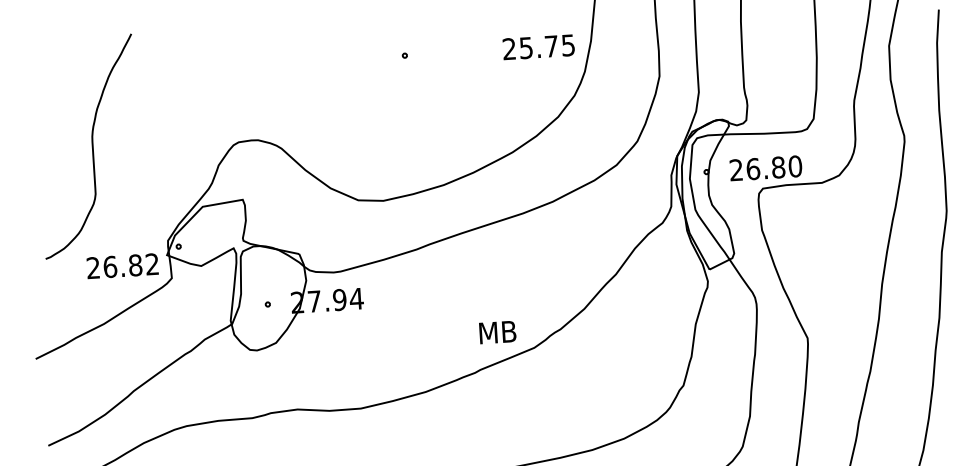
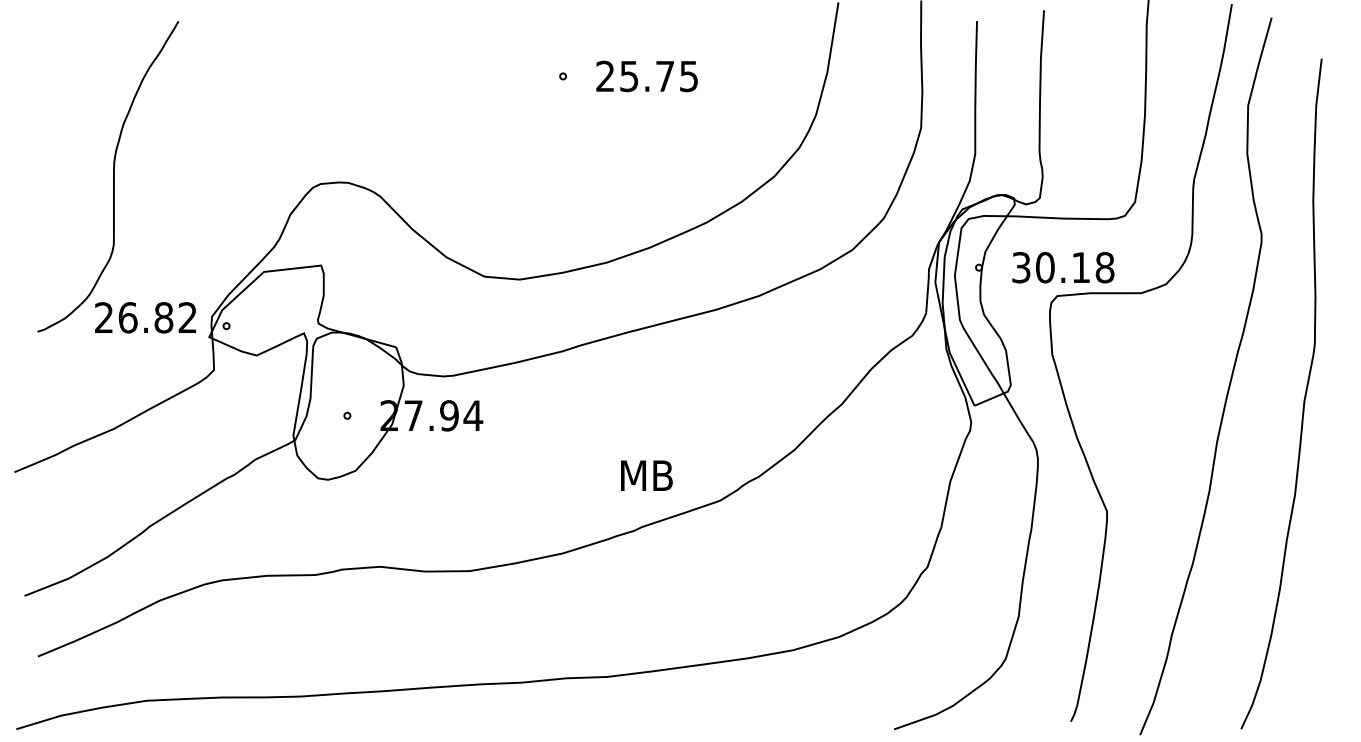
text: (538, 47) -> (646, 76), moved
text: (766, 168) -> (1063, 267), 26.80 -> 30.18
text: (122, 266) -> (145, 317), moved
text: (497, 332) -> (646, 475), moved

